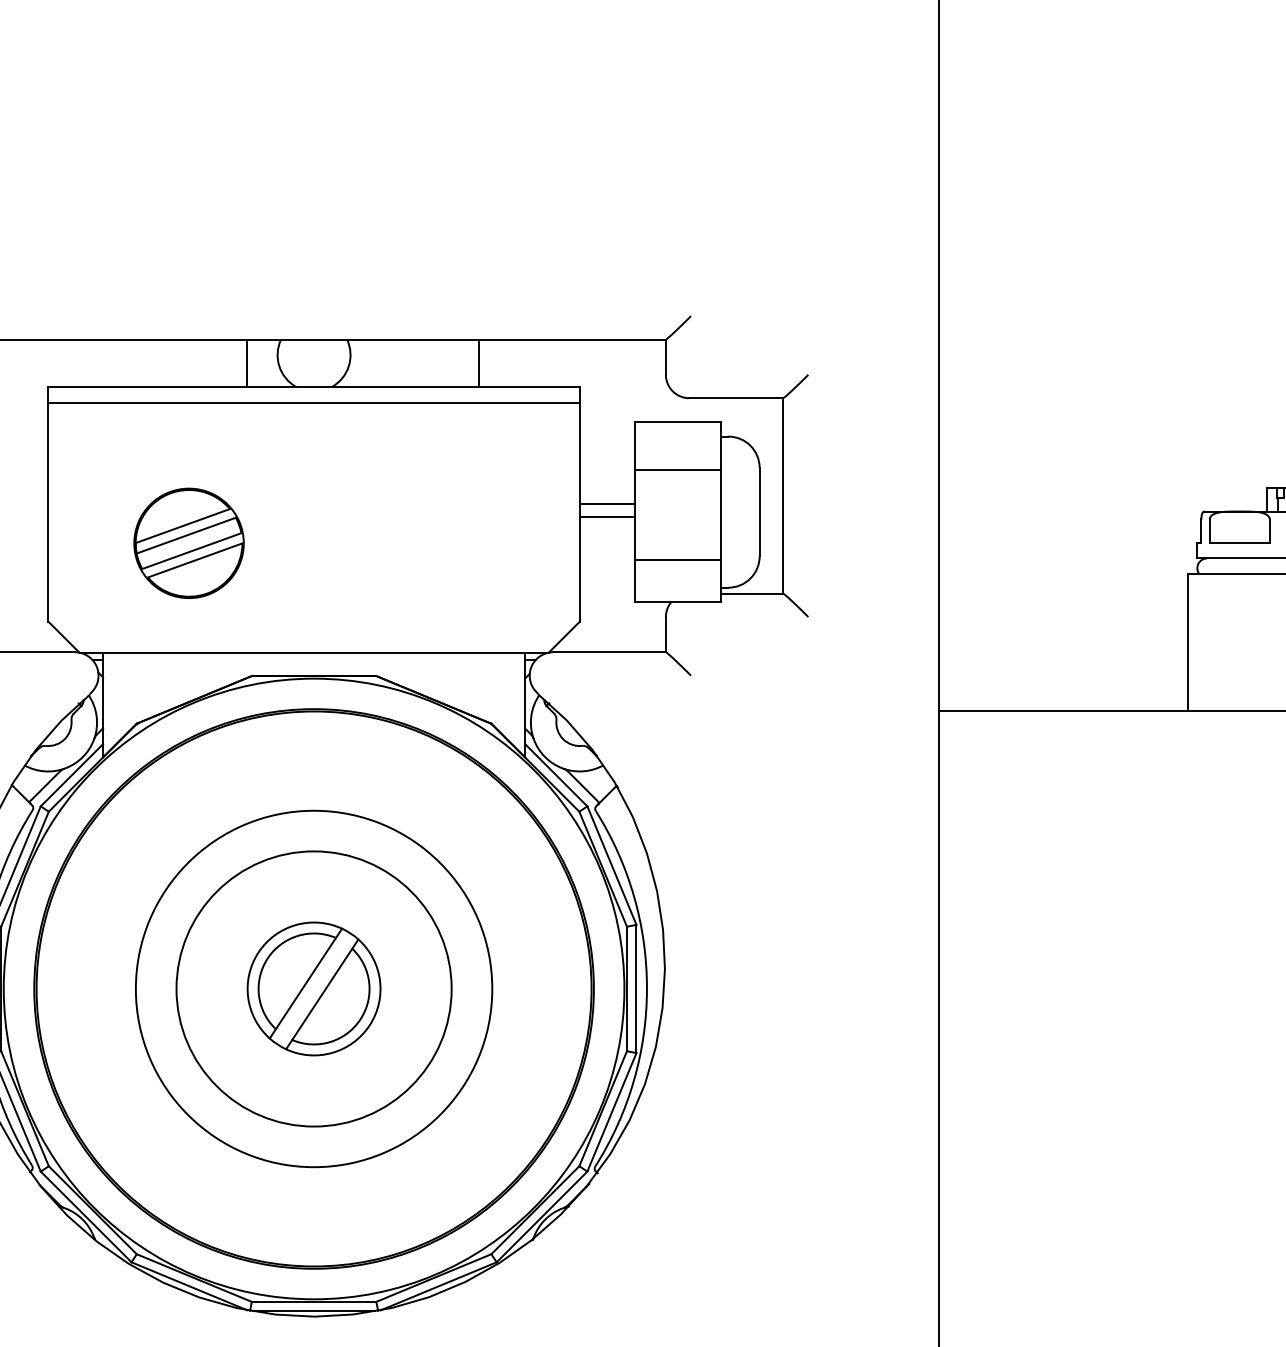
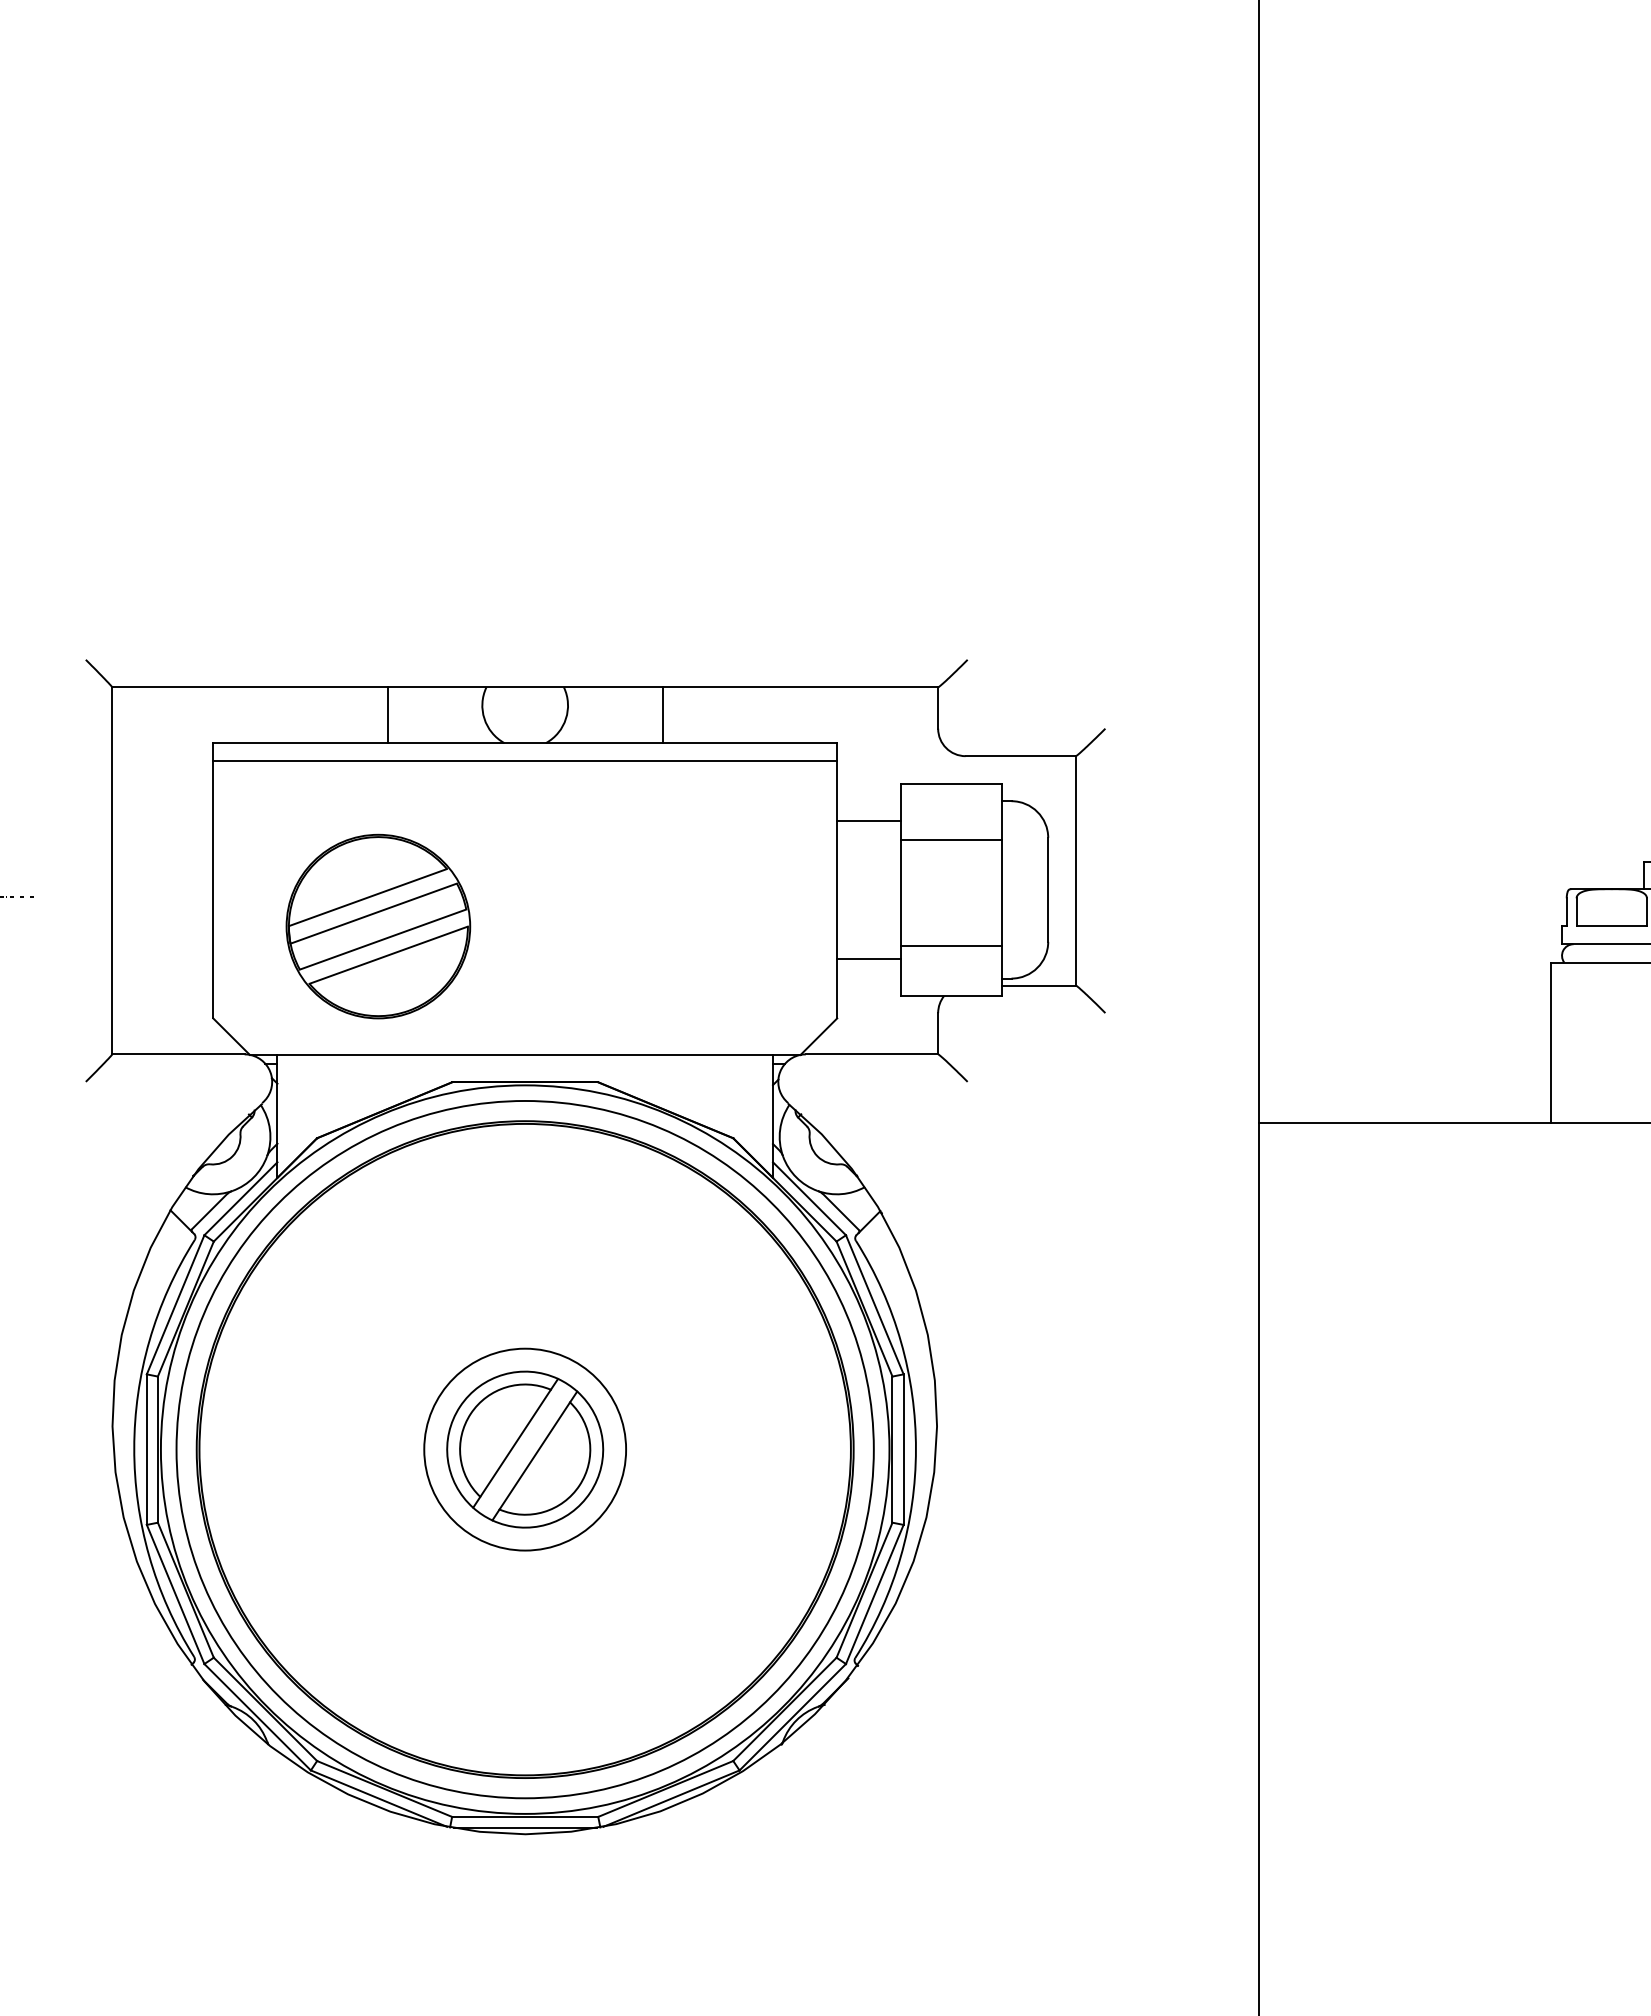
line: (247, 363) -> (387, 715), moved
line: (478, 363) -> (662, 715), moved
line: (607, 504) -> (869, 821), moved
line: (607, 516) -> (869, 958), moved
part: (189, 543) -> (378, 926), size x1.43
circle: (313, 988) -> (524, 1449), size x1.67
circle: (314, 988) -> (525, 1449), size x0.62

